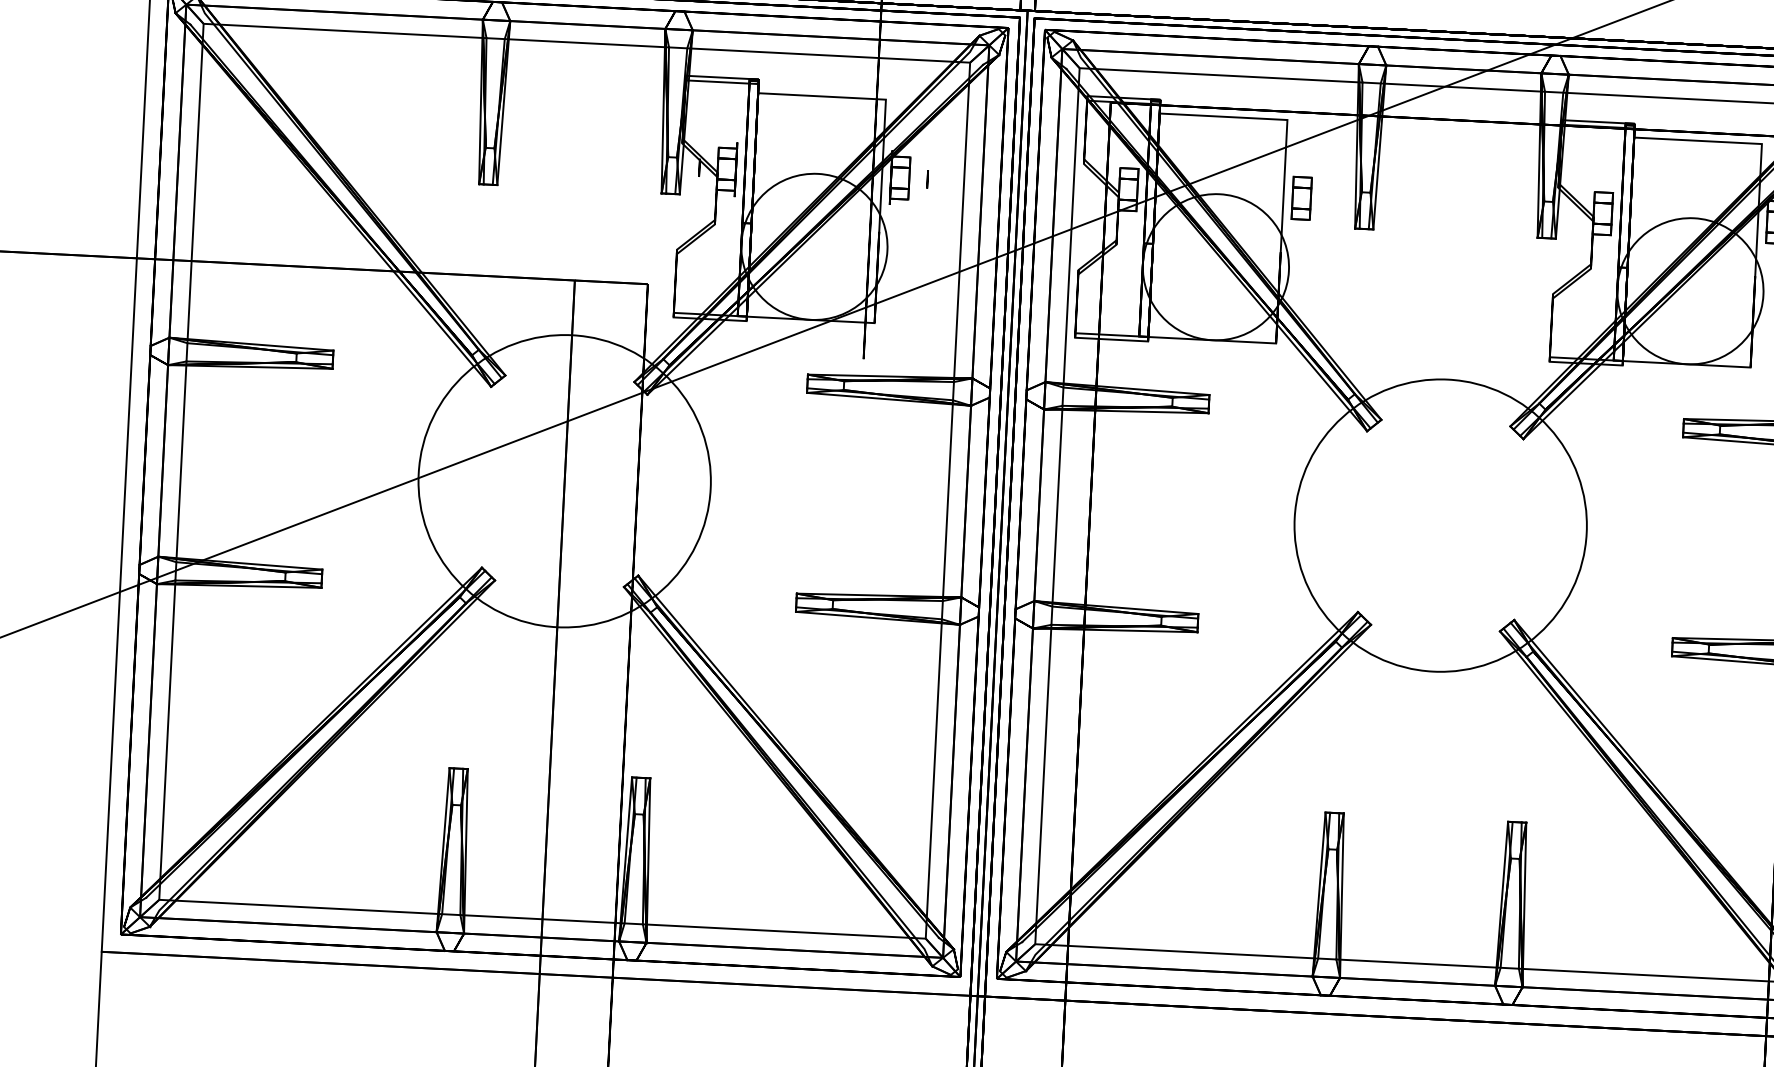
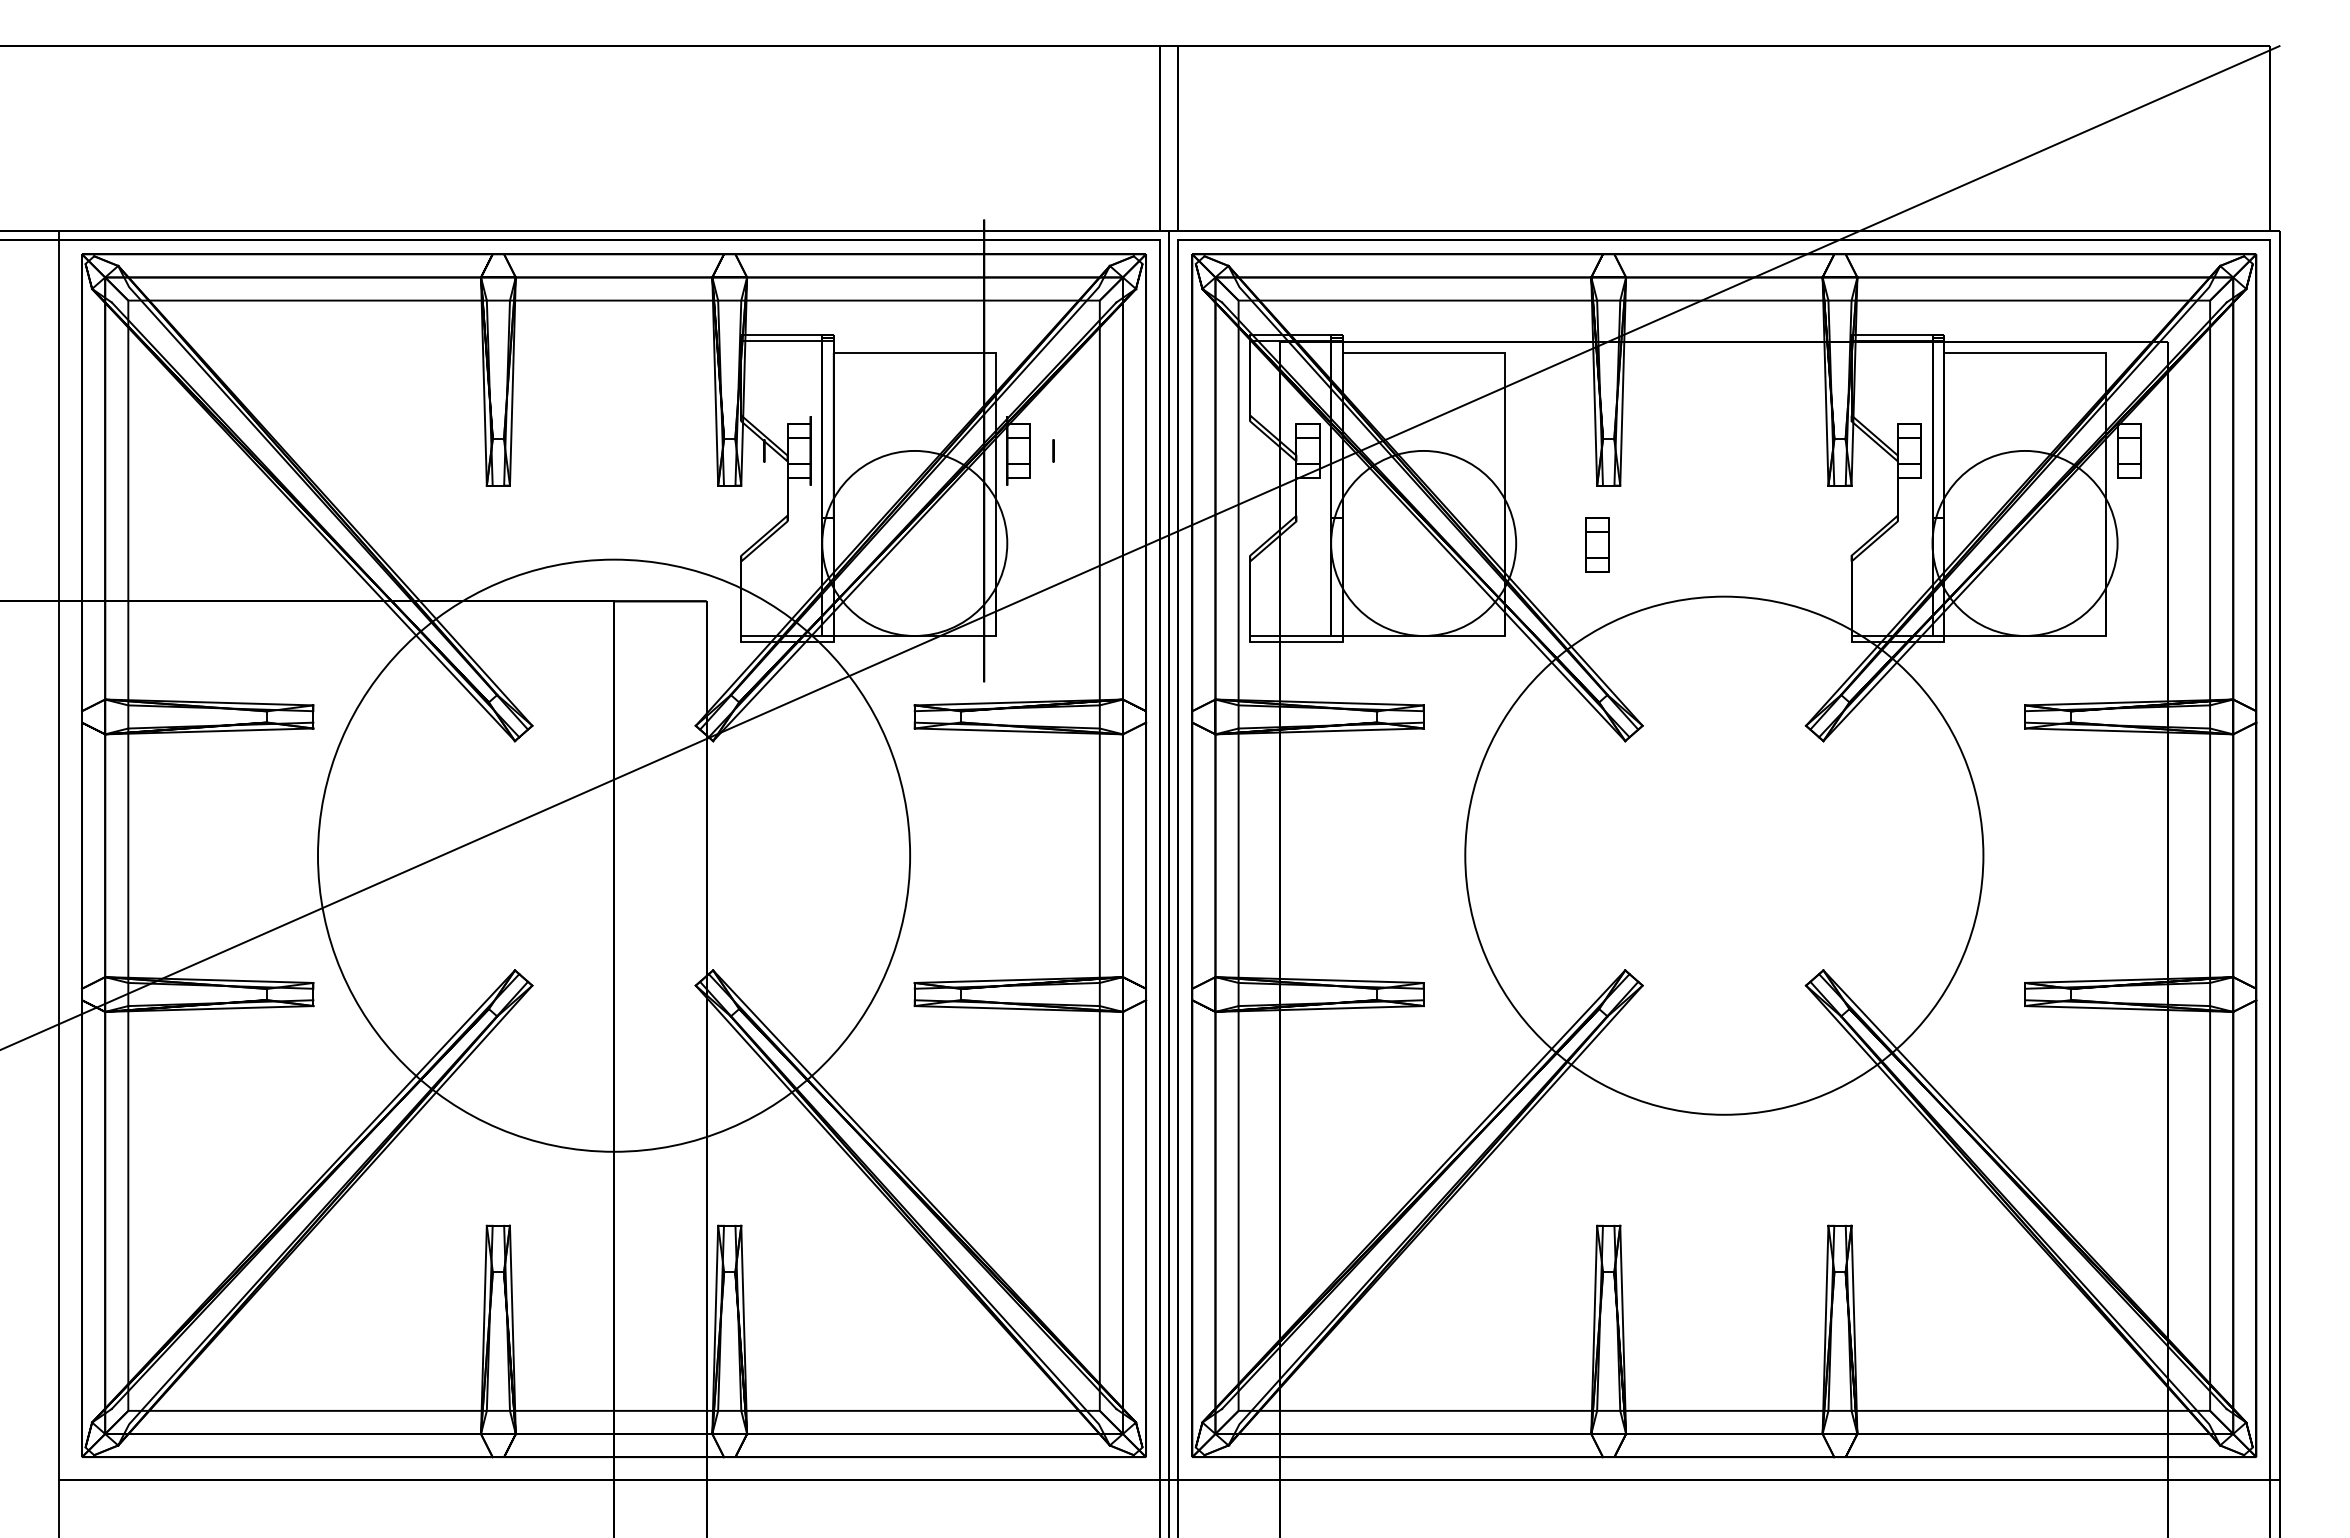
part: (1301, 198) -> (1597, 544), moved
circle: (565, 481) -> (614, 855), size x1.6
circle: (1440, 525) -> (1724, 855), size x1.4

